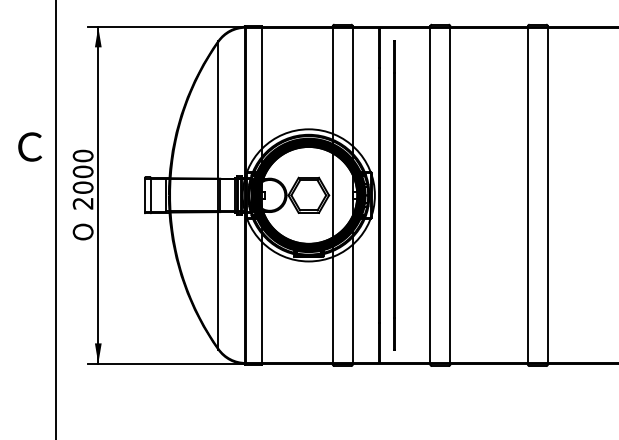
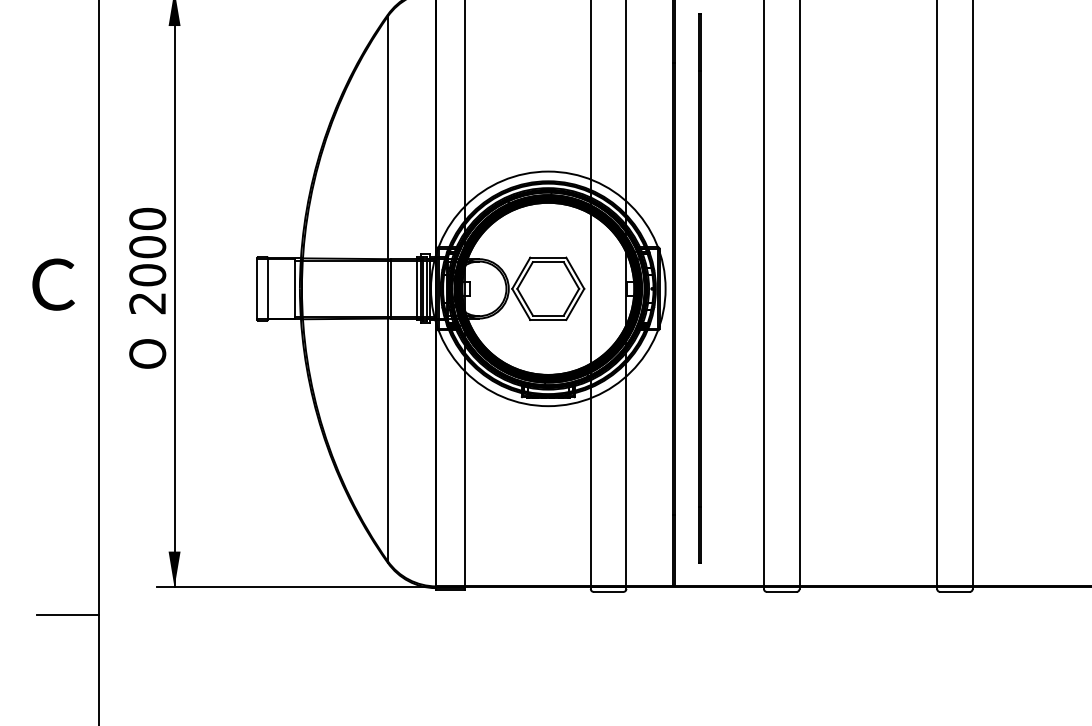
text: (29, 146) -> (52, 283), moved
line: (38, 379) -> (68, 615), added

